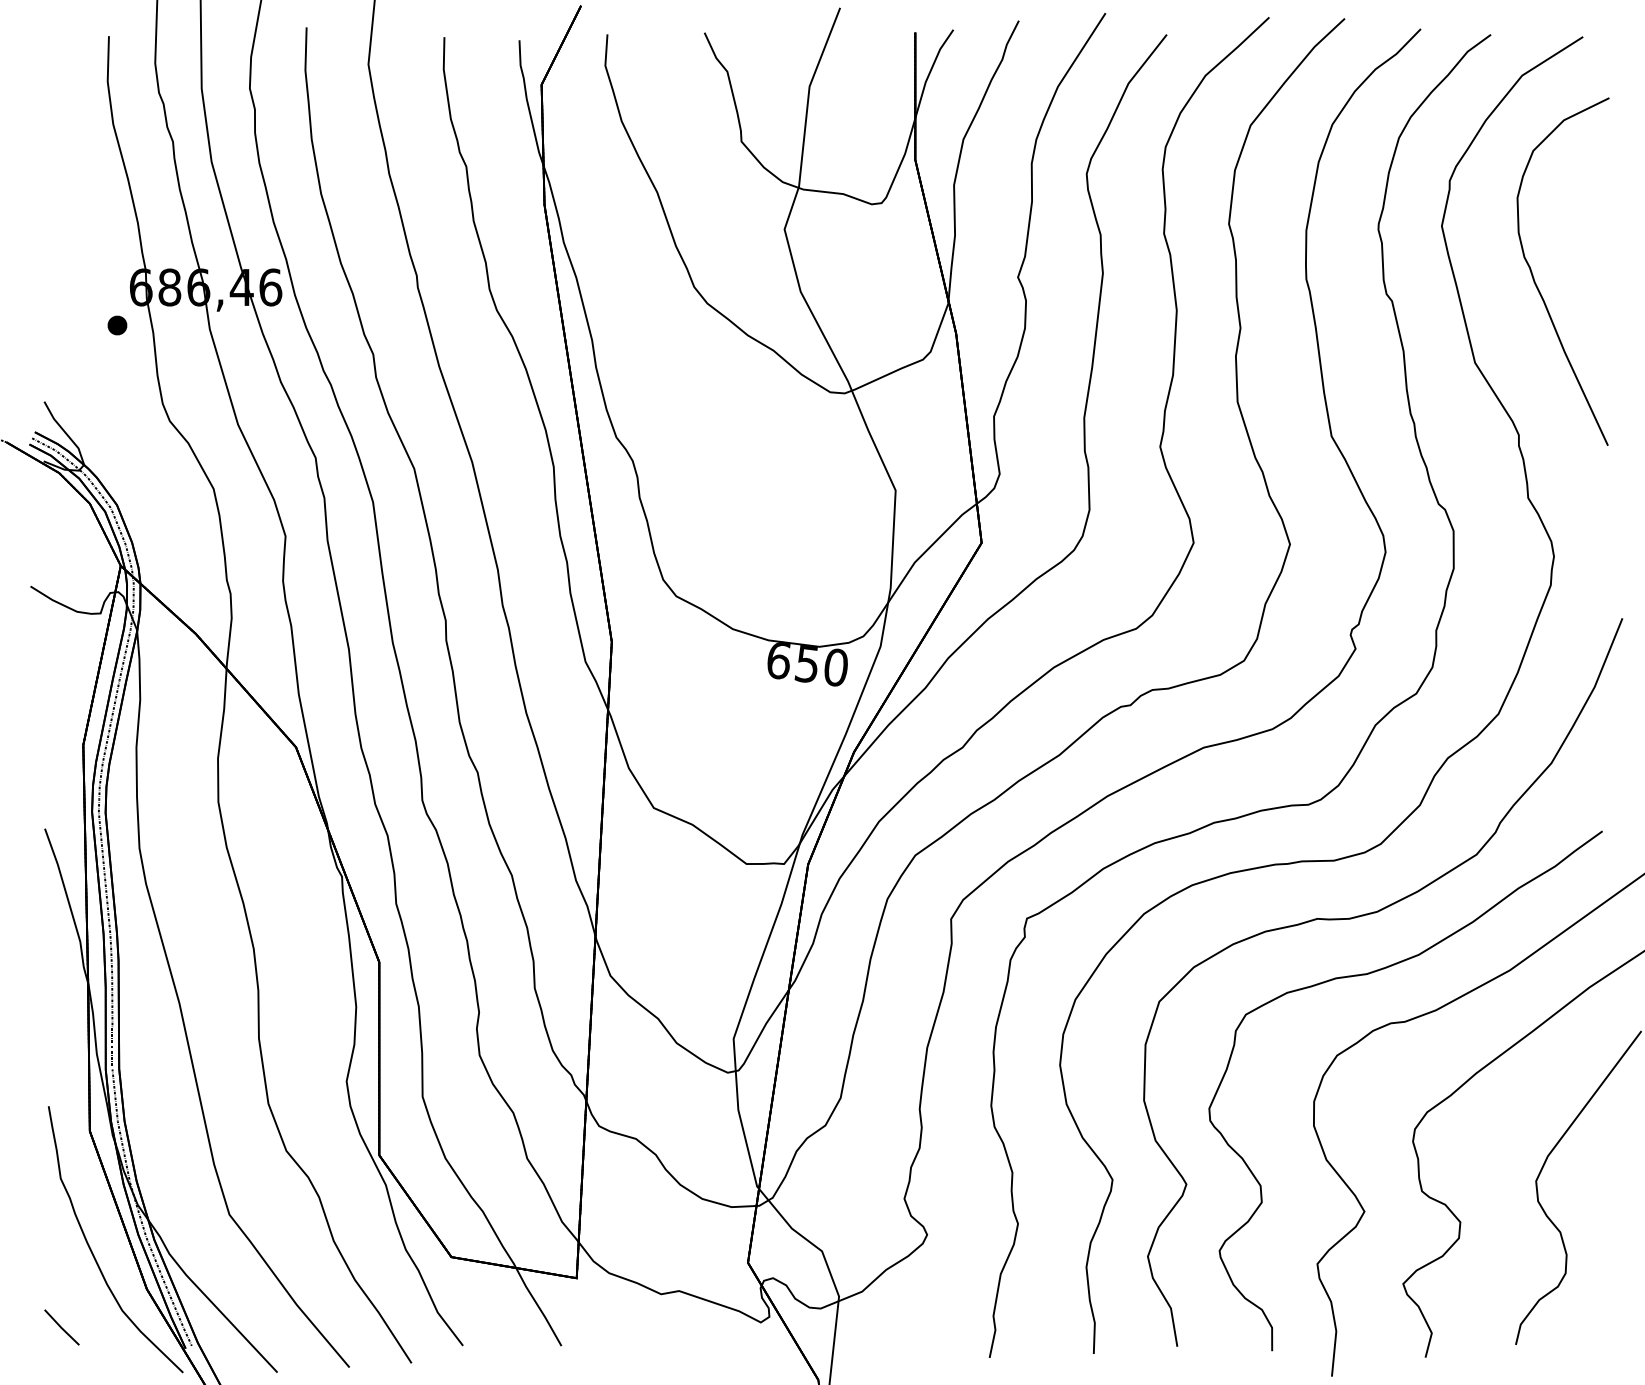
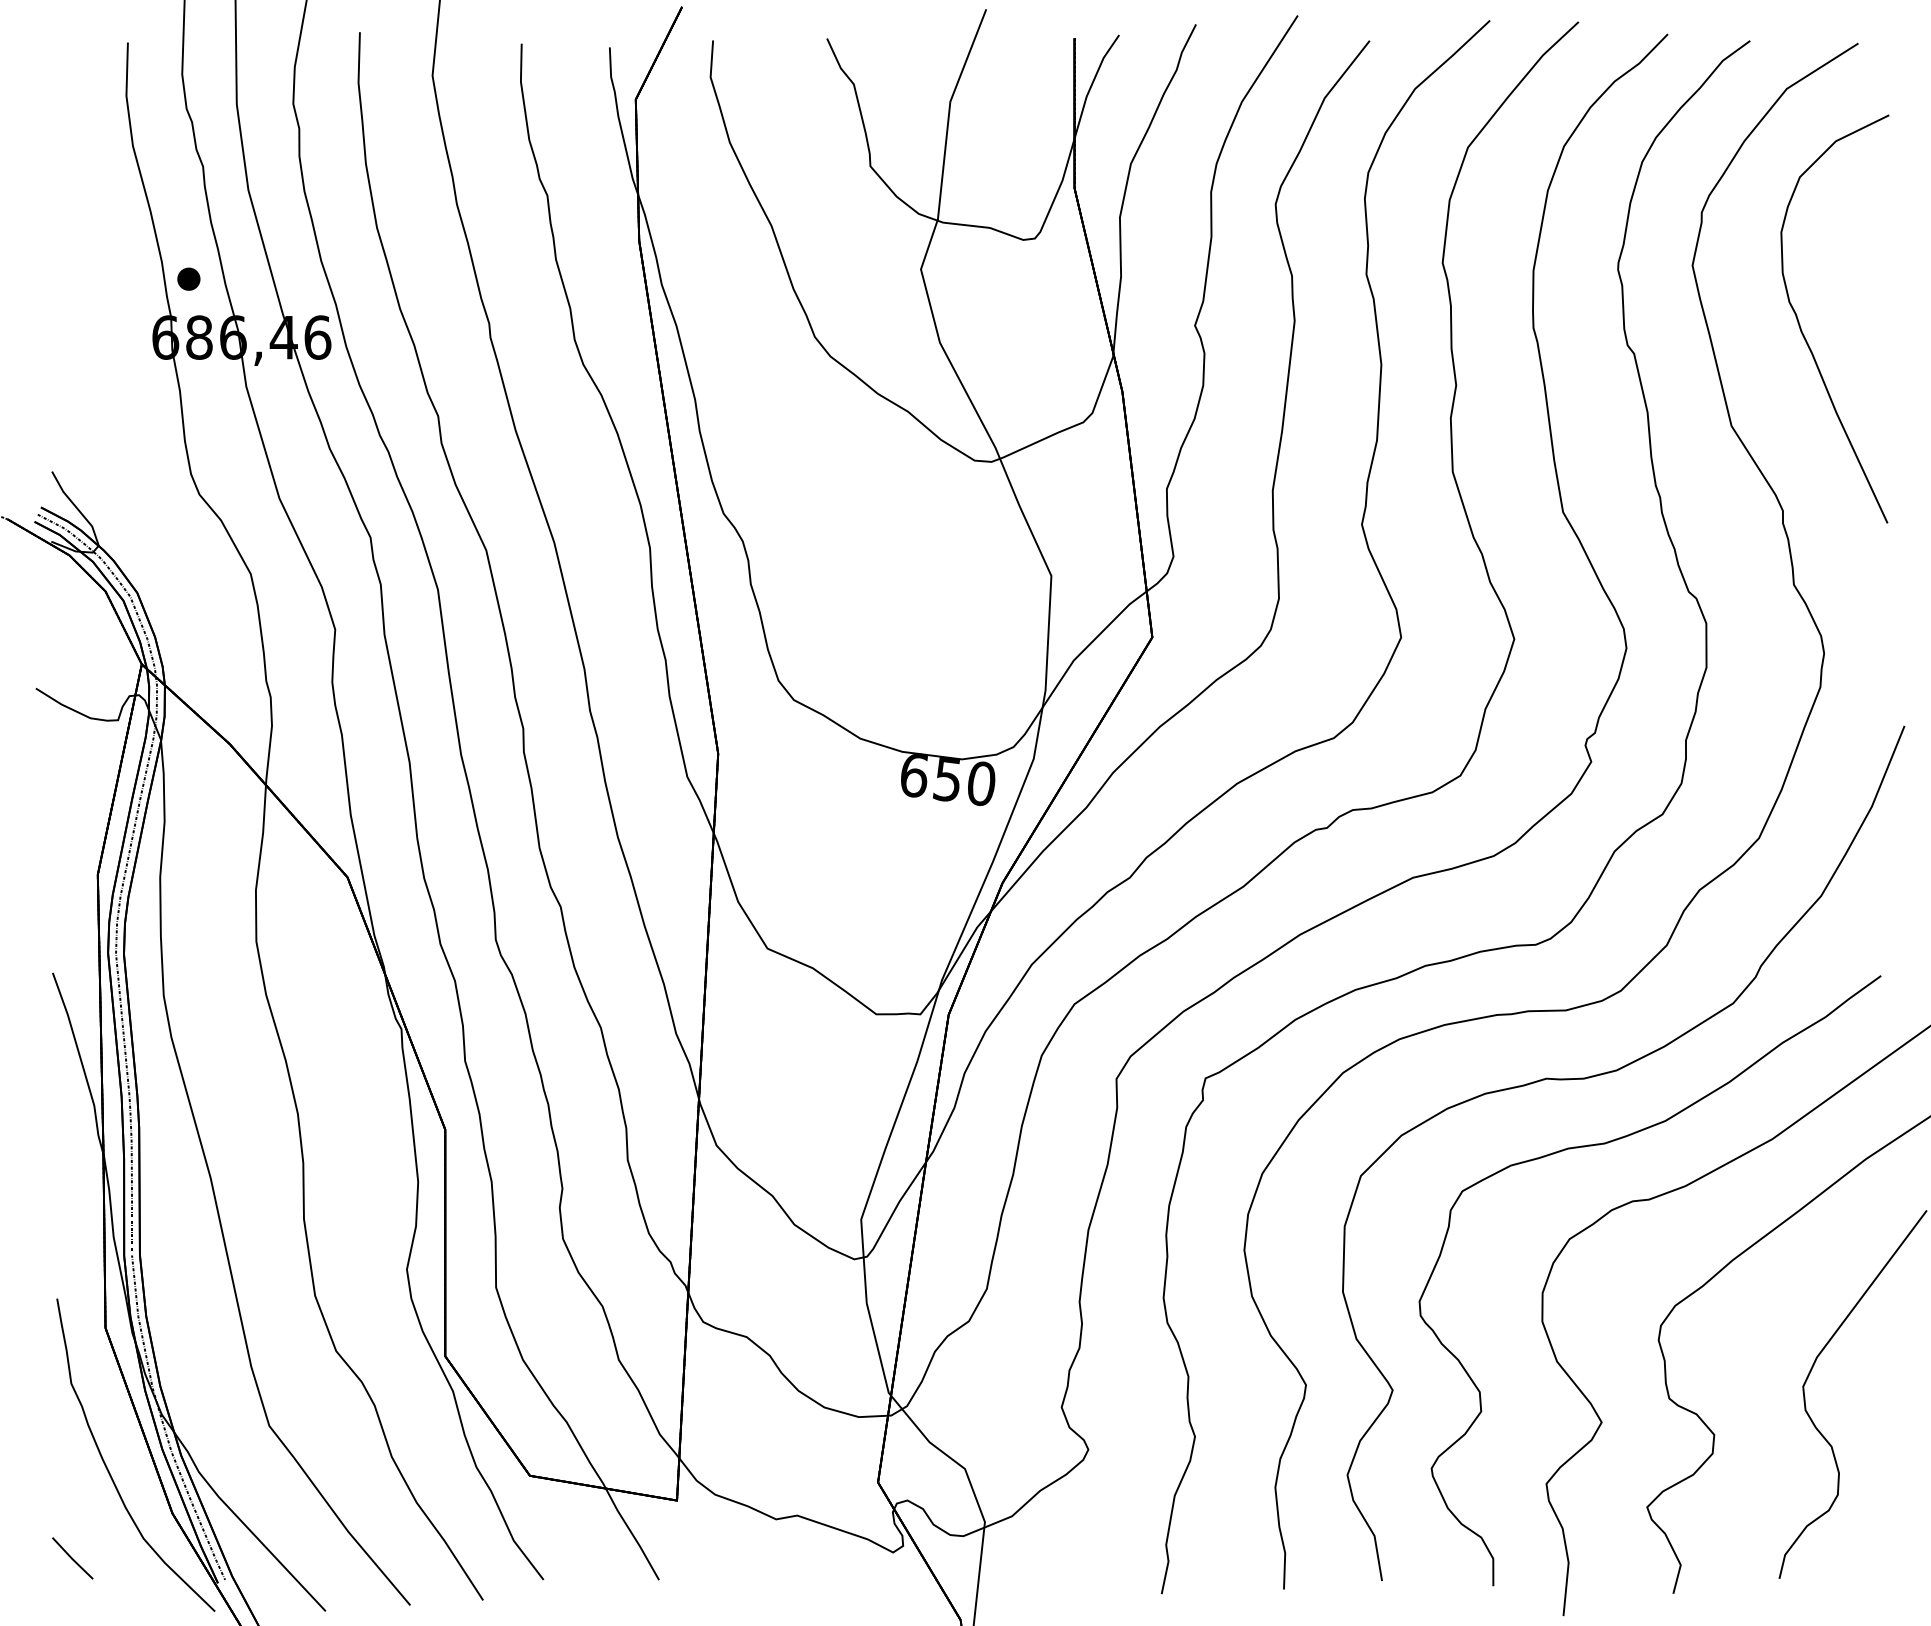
part: (117, 324) -> (188, 278), moved

